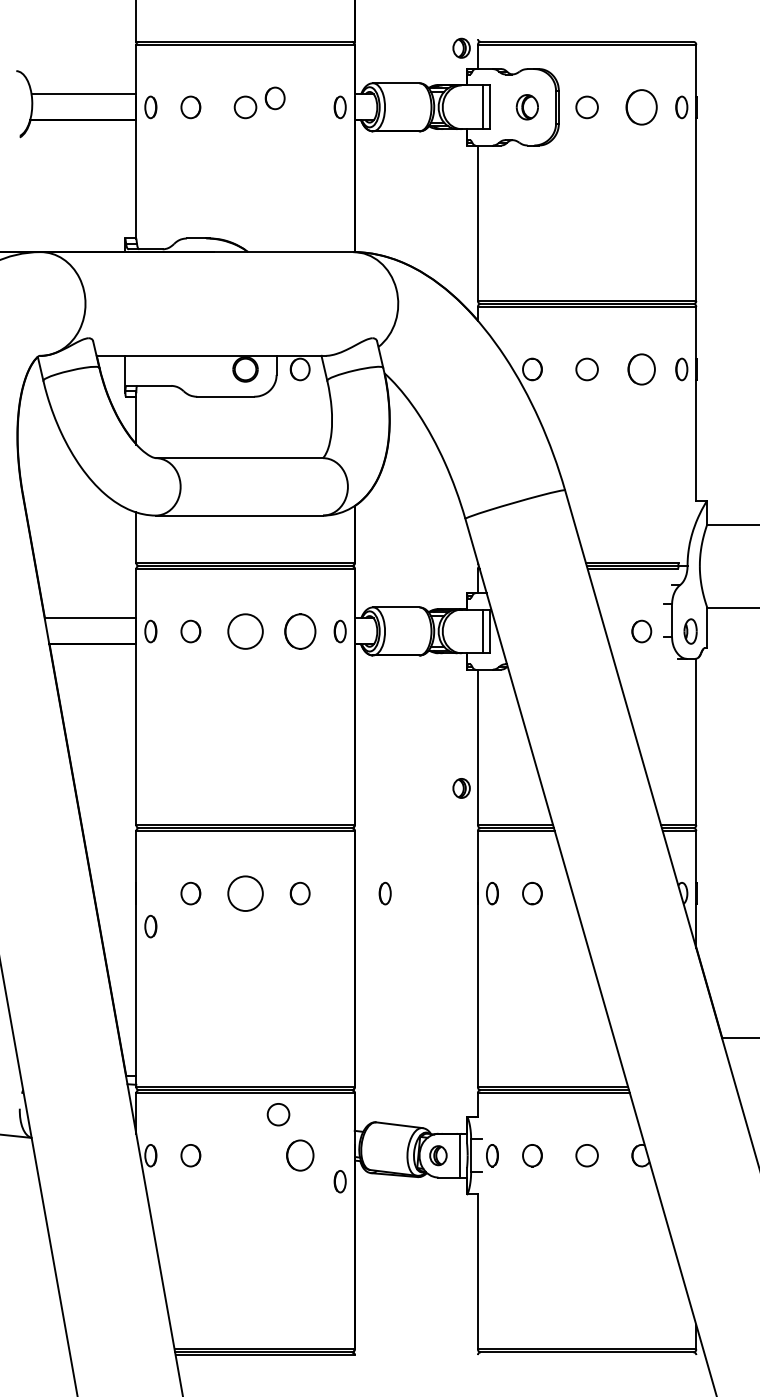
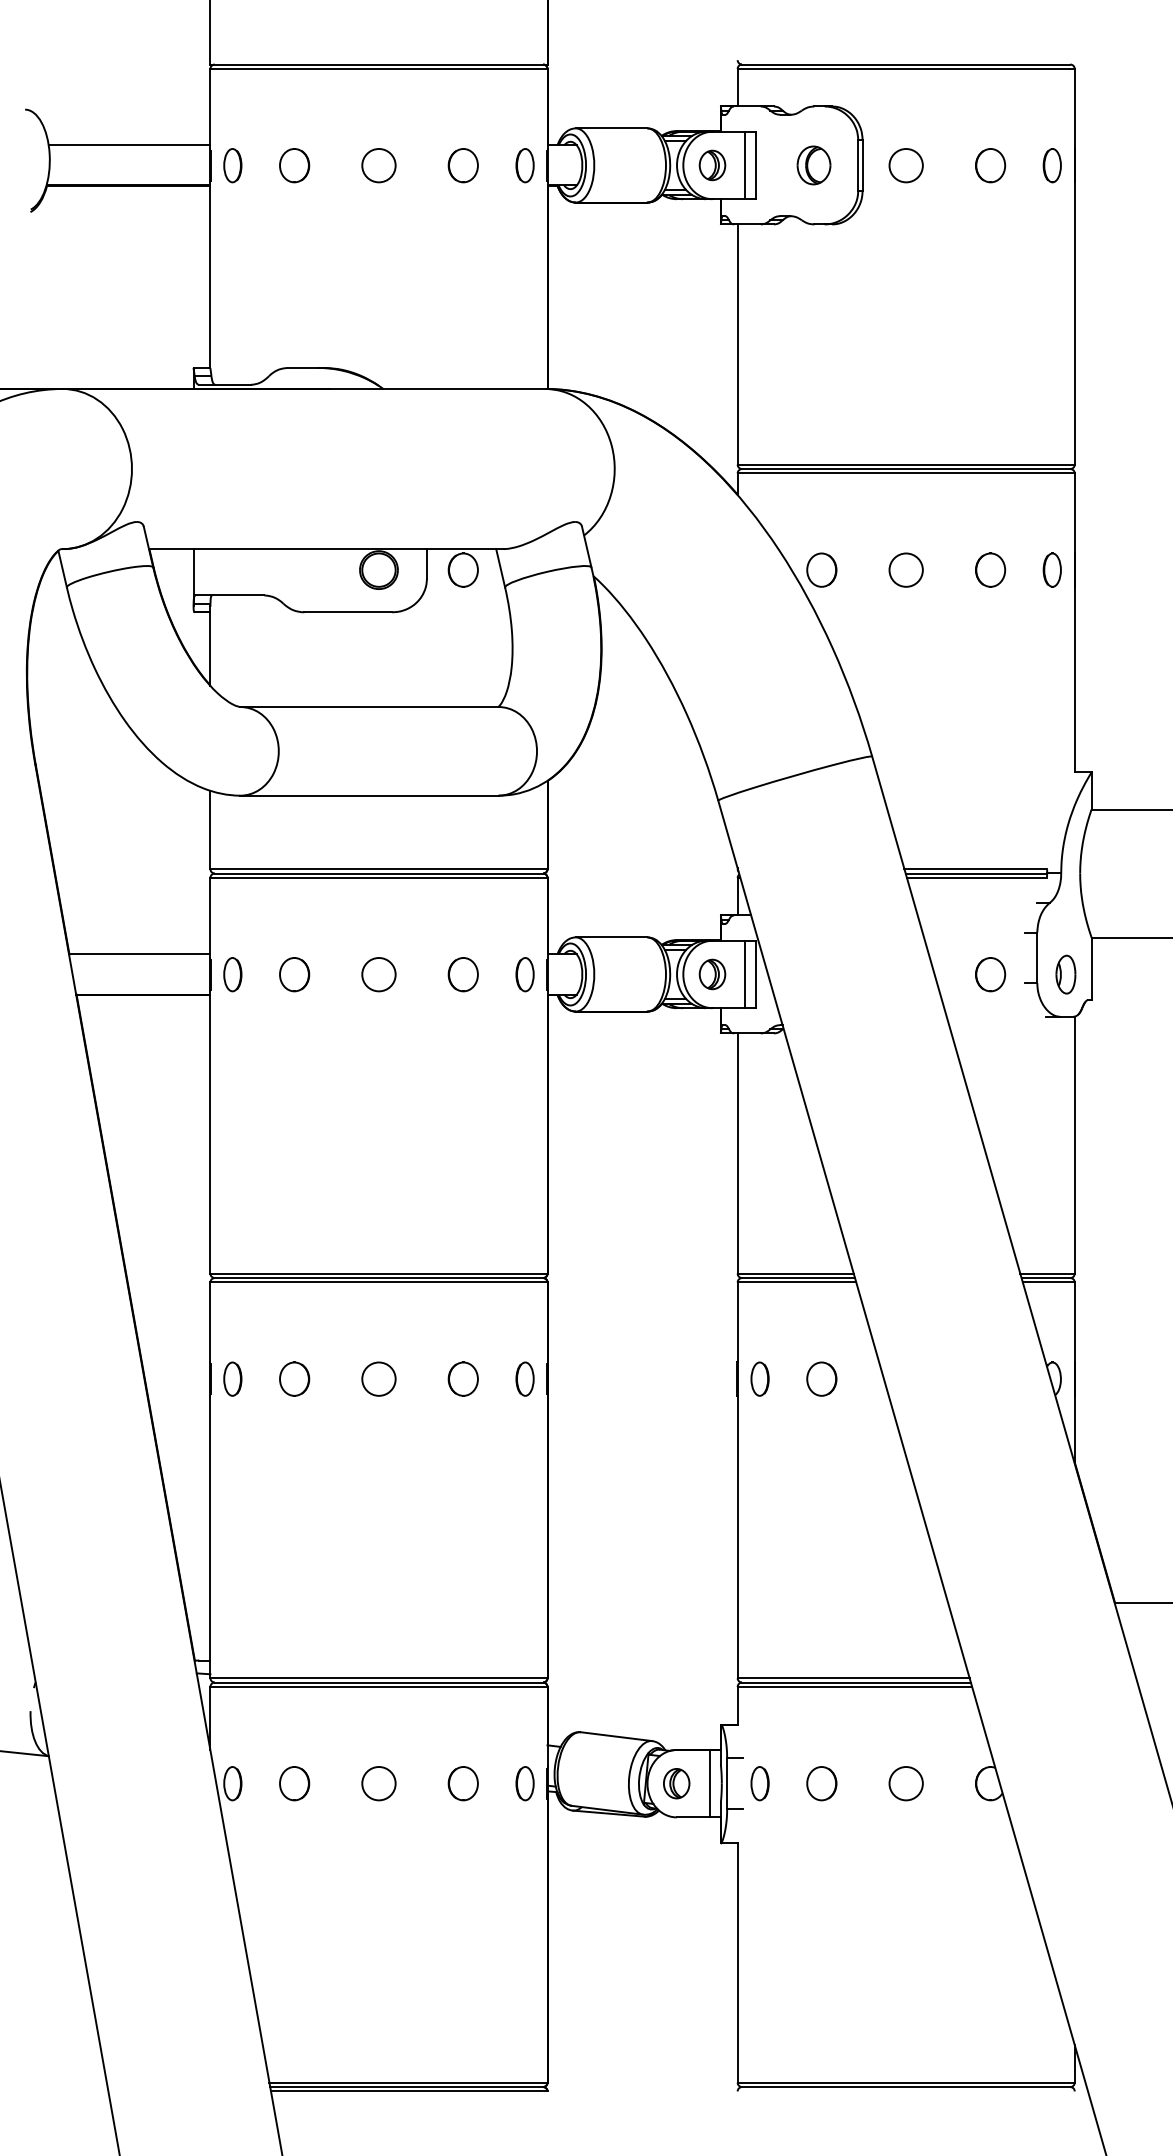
part: (461, 47) -> (712, 164), moved
part: (274, 98) -> (462, 165), moved
part: (641, 107) -> (990, 165), size x0.62
part: (641, 369) -> (990, 570), size x0.71
circle: (245, 631) -> (378, 974), size x0.62
part: (299, 631) -> (462, 974), size x0.62
part: (461, 788) -> (712, 974), moved
circle: (245, 893) -> (378, 1378), size x0.62
part: (384, 893) -> (523, 1378), moved
part: (150, 926) -> (232, 1378), moved
circle: (278, 1114) -> (378, 1783), moved
part: (299, 1155) -> (462, 1783), size x0.71
part: (339, 1181) -> (523, 1783), moved

